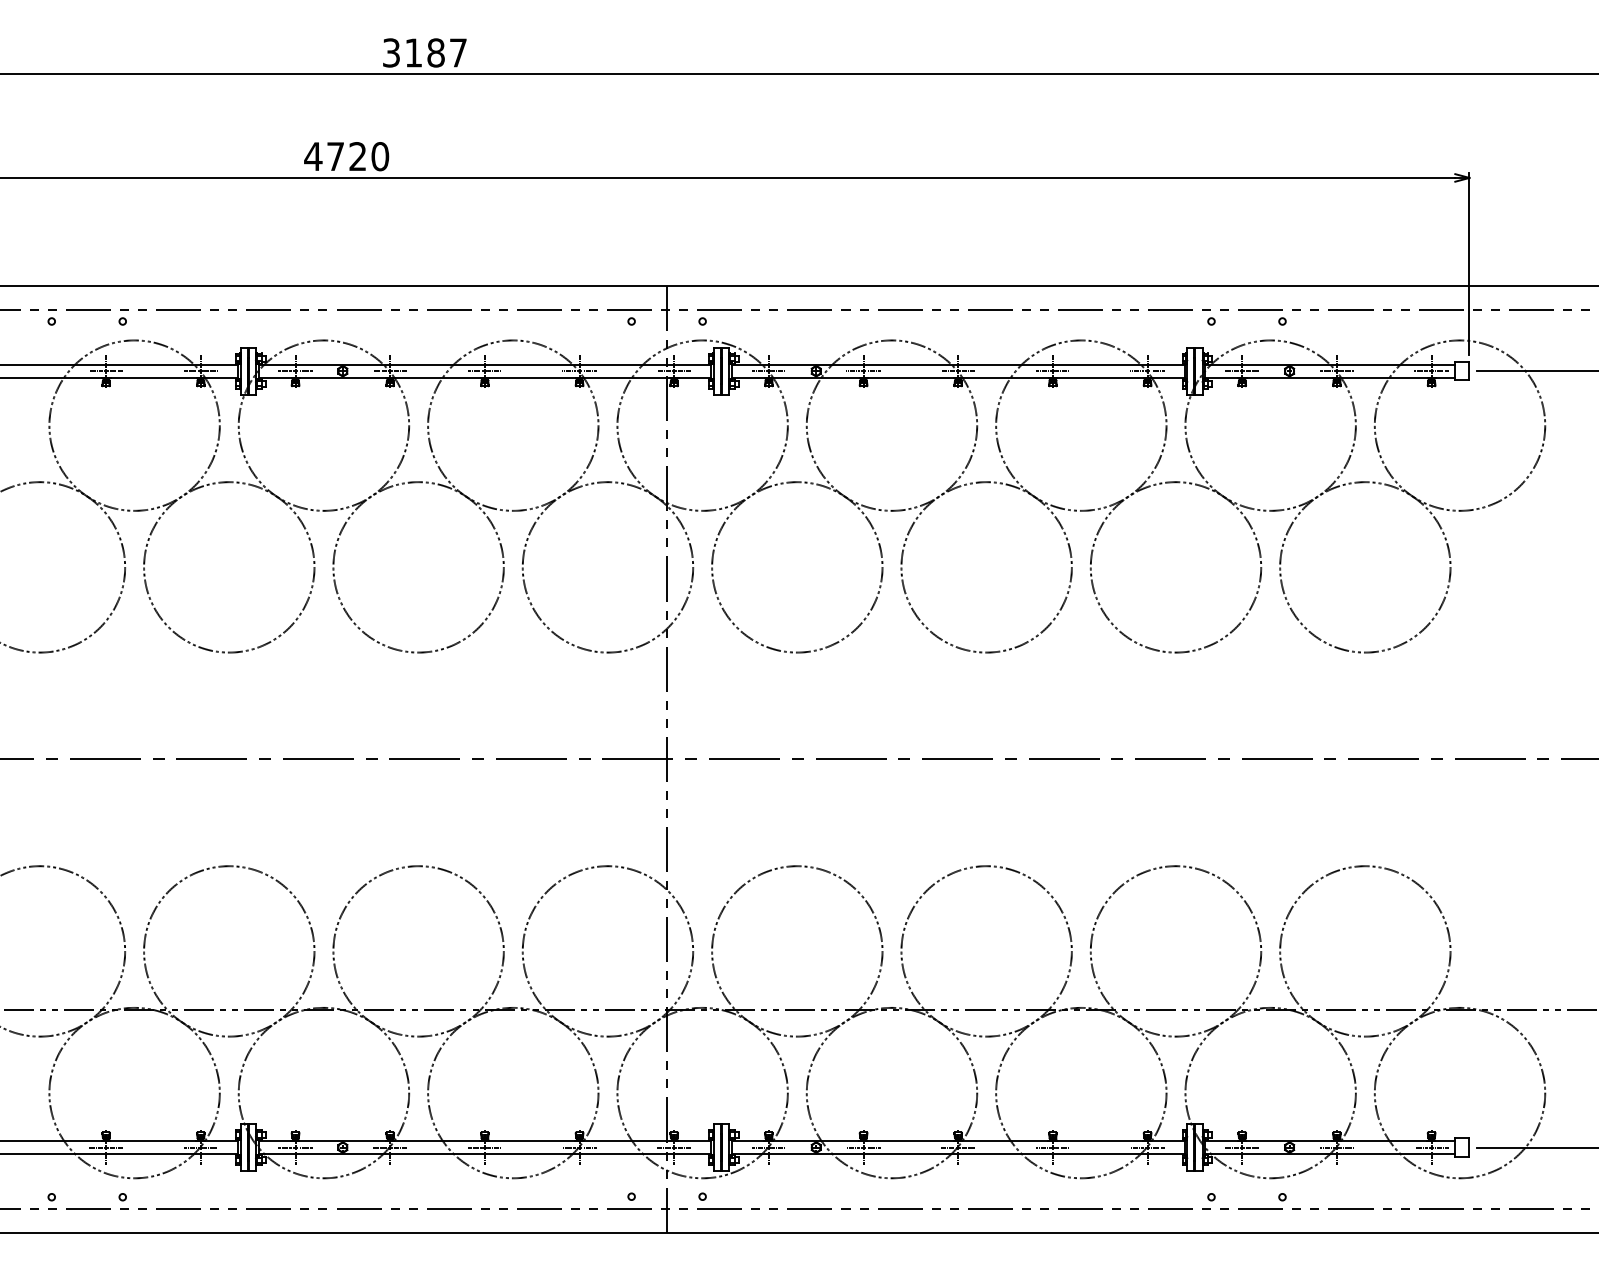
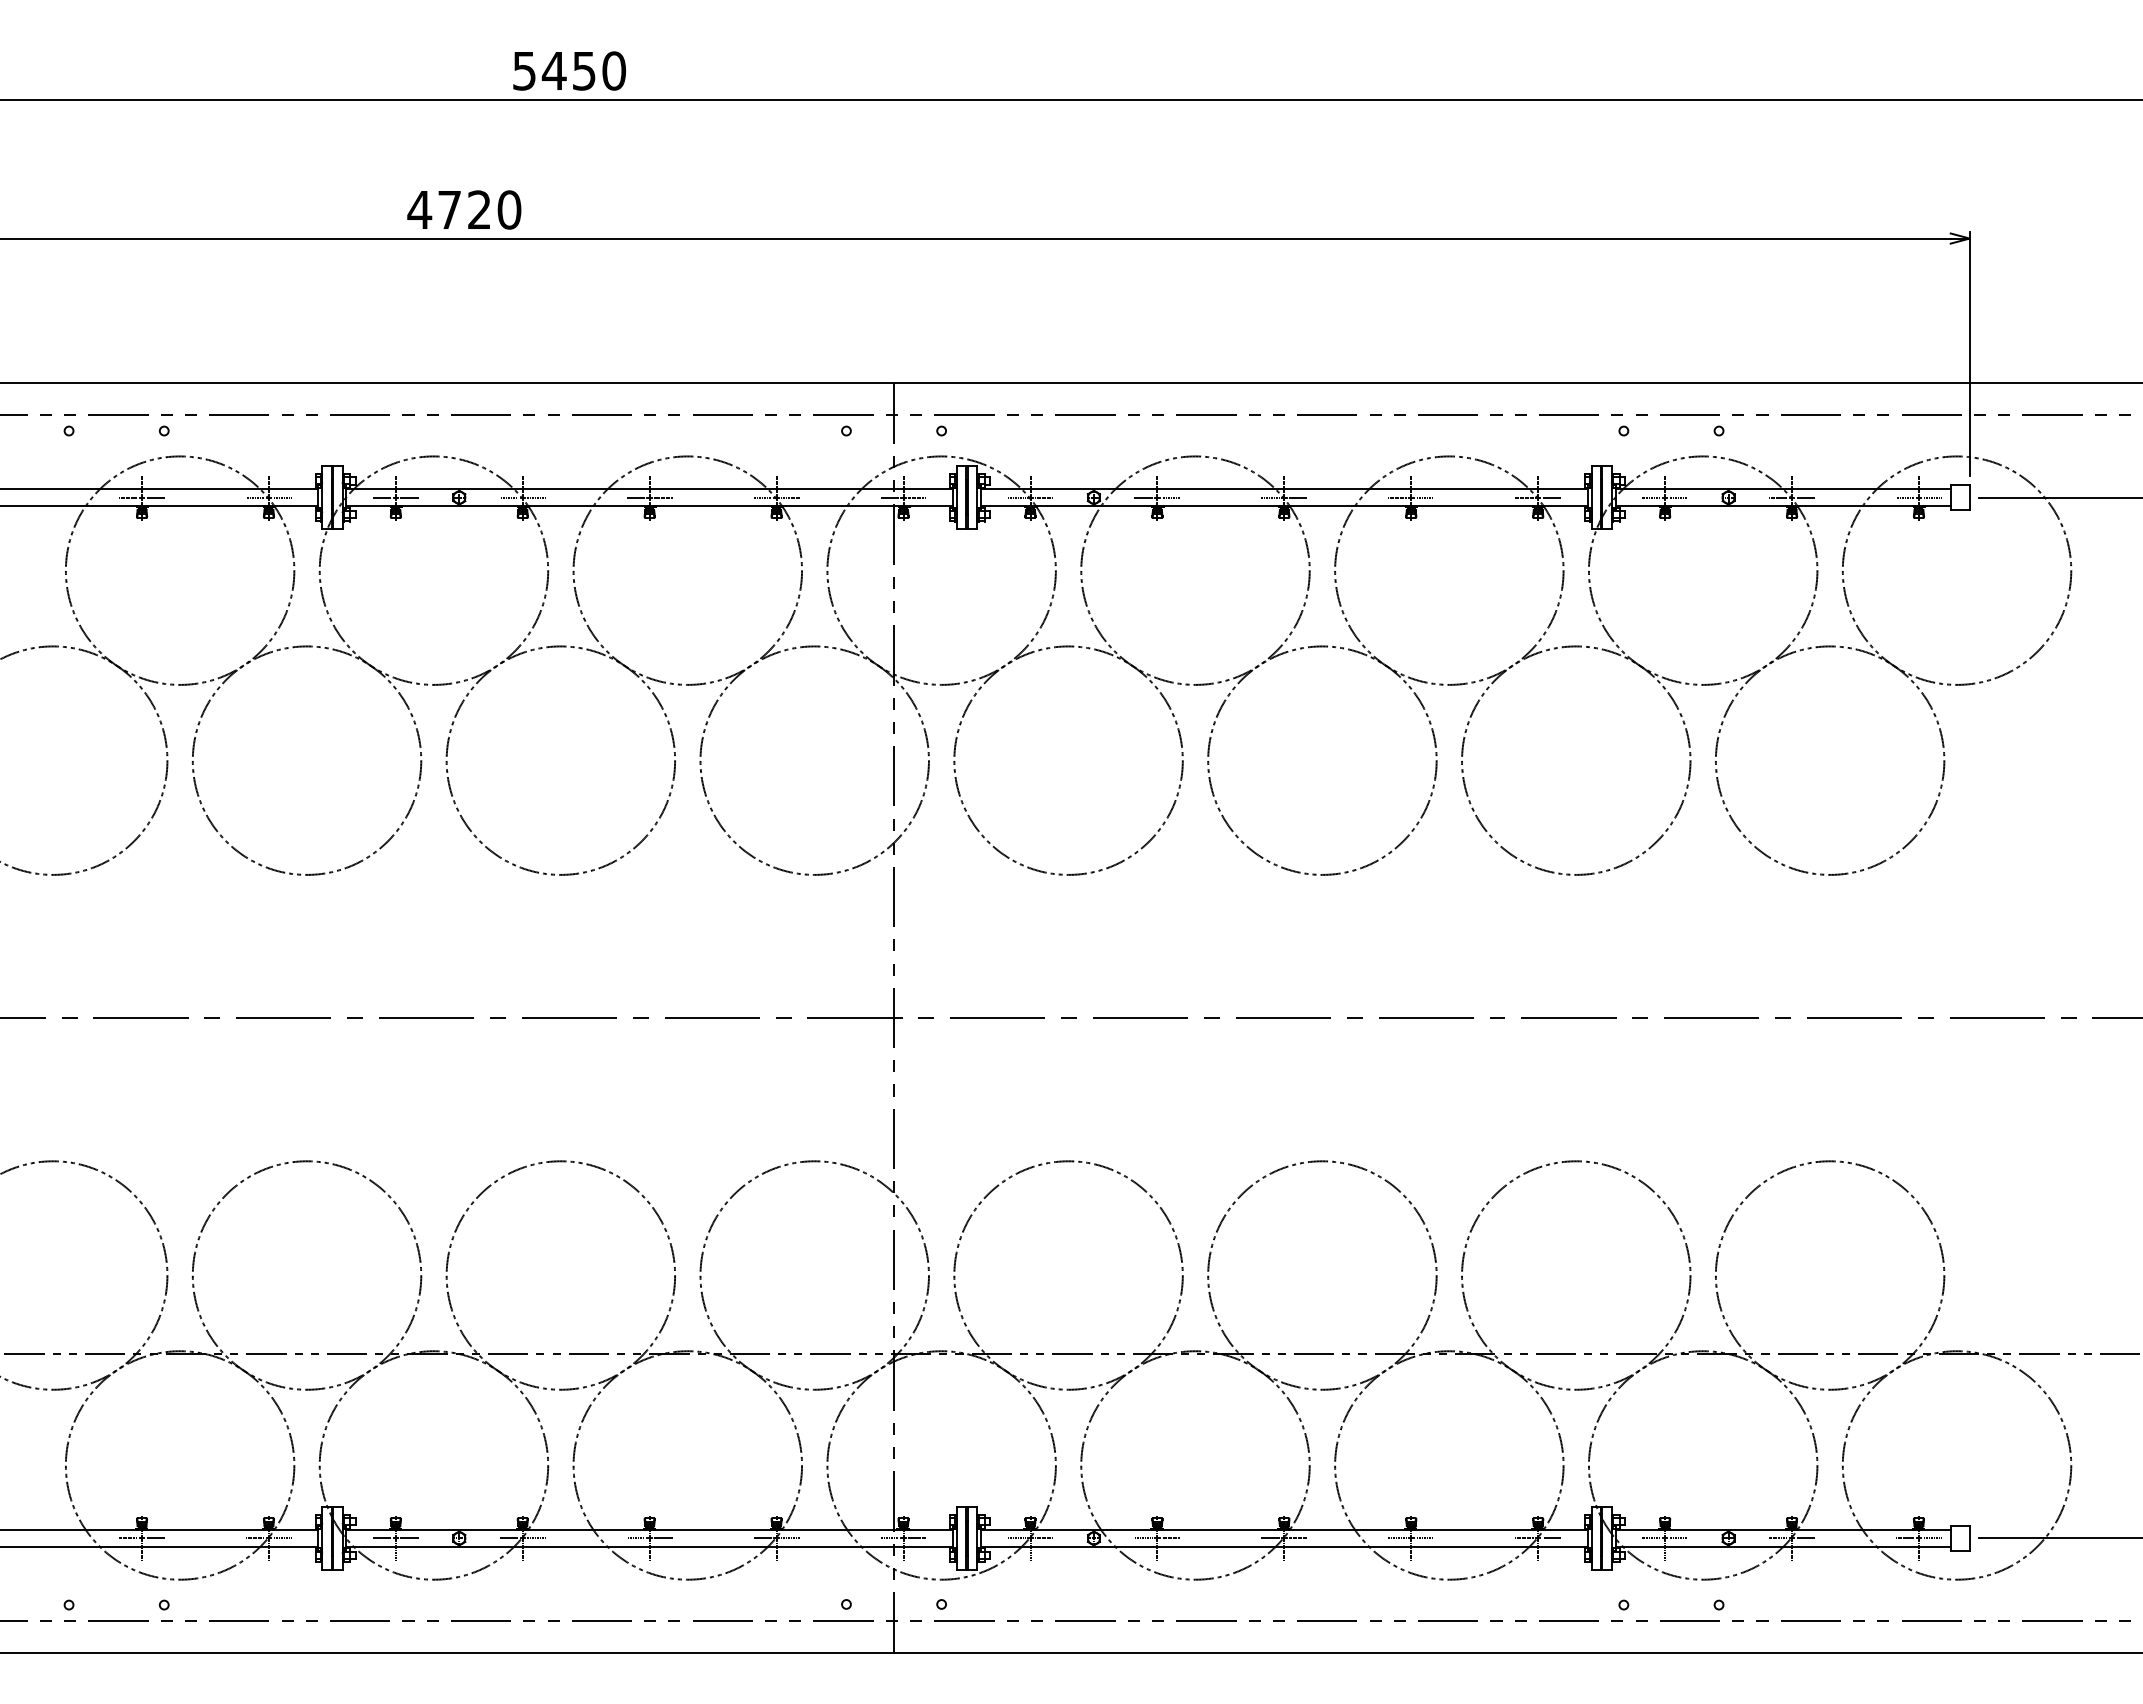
text: (425, 52) -> (569, 70), 3187 -> 5450

